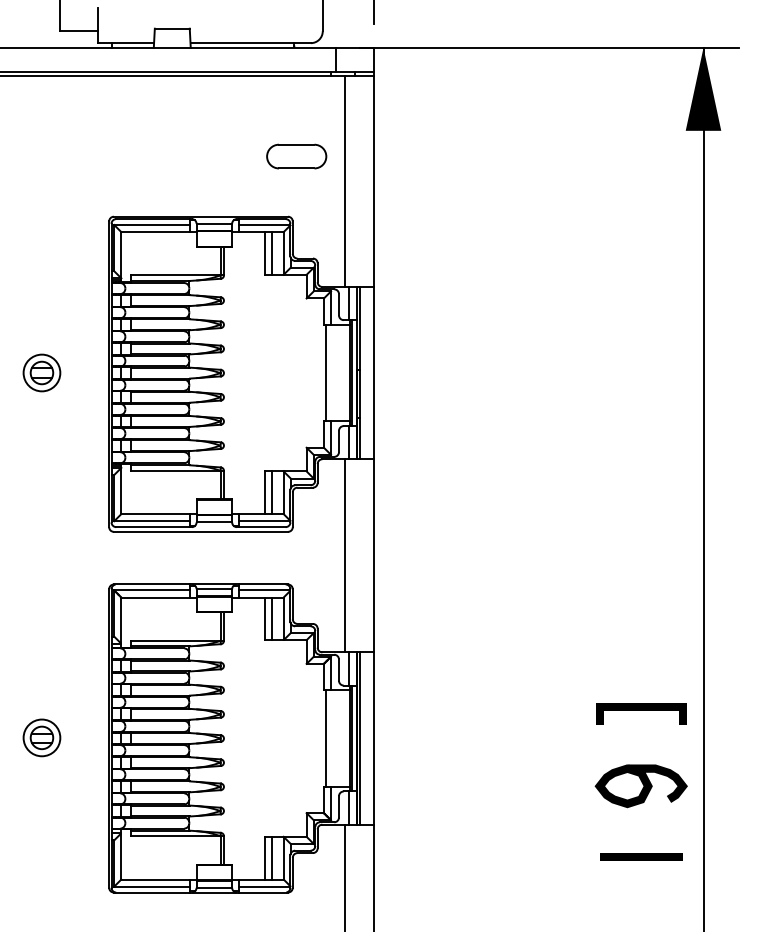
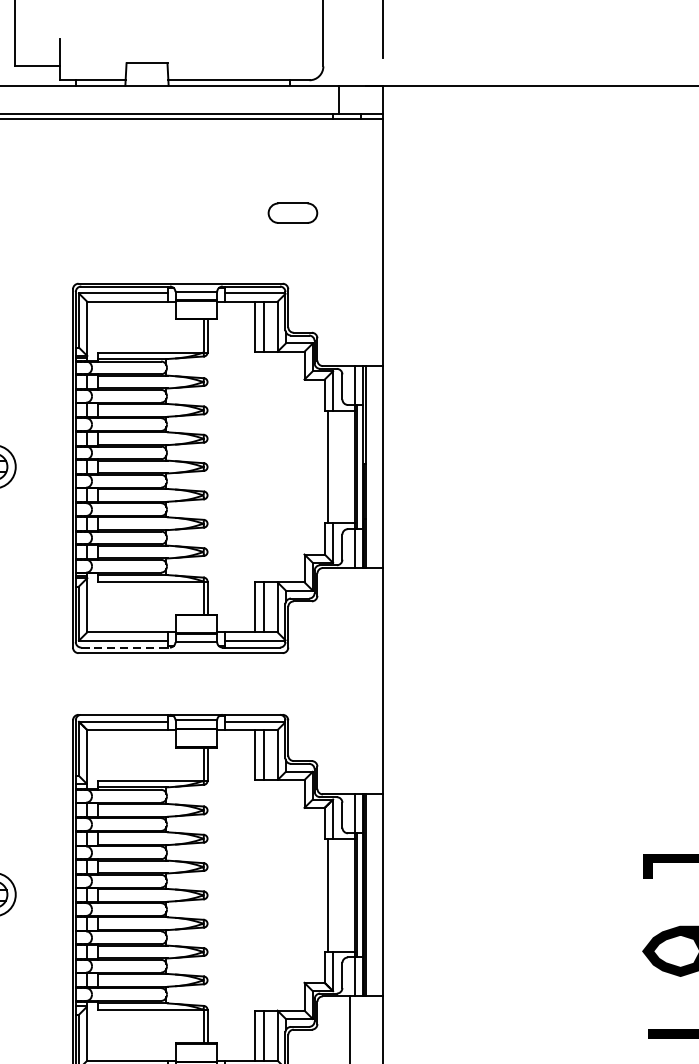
part: (296, 156) -> (292, 213), size x0.7
line: (345, 181) -> (350, 242), removed
line: (154, 527) -> (126, 648), solid -> dashed
line: (345, 555) -> (350, 680), removed

